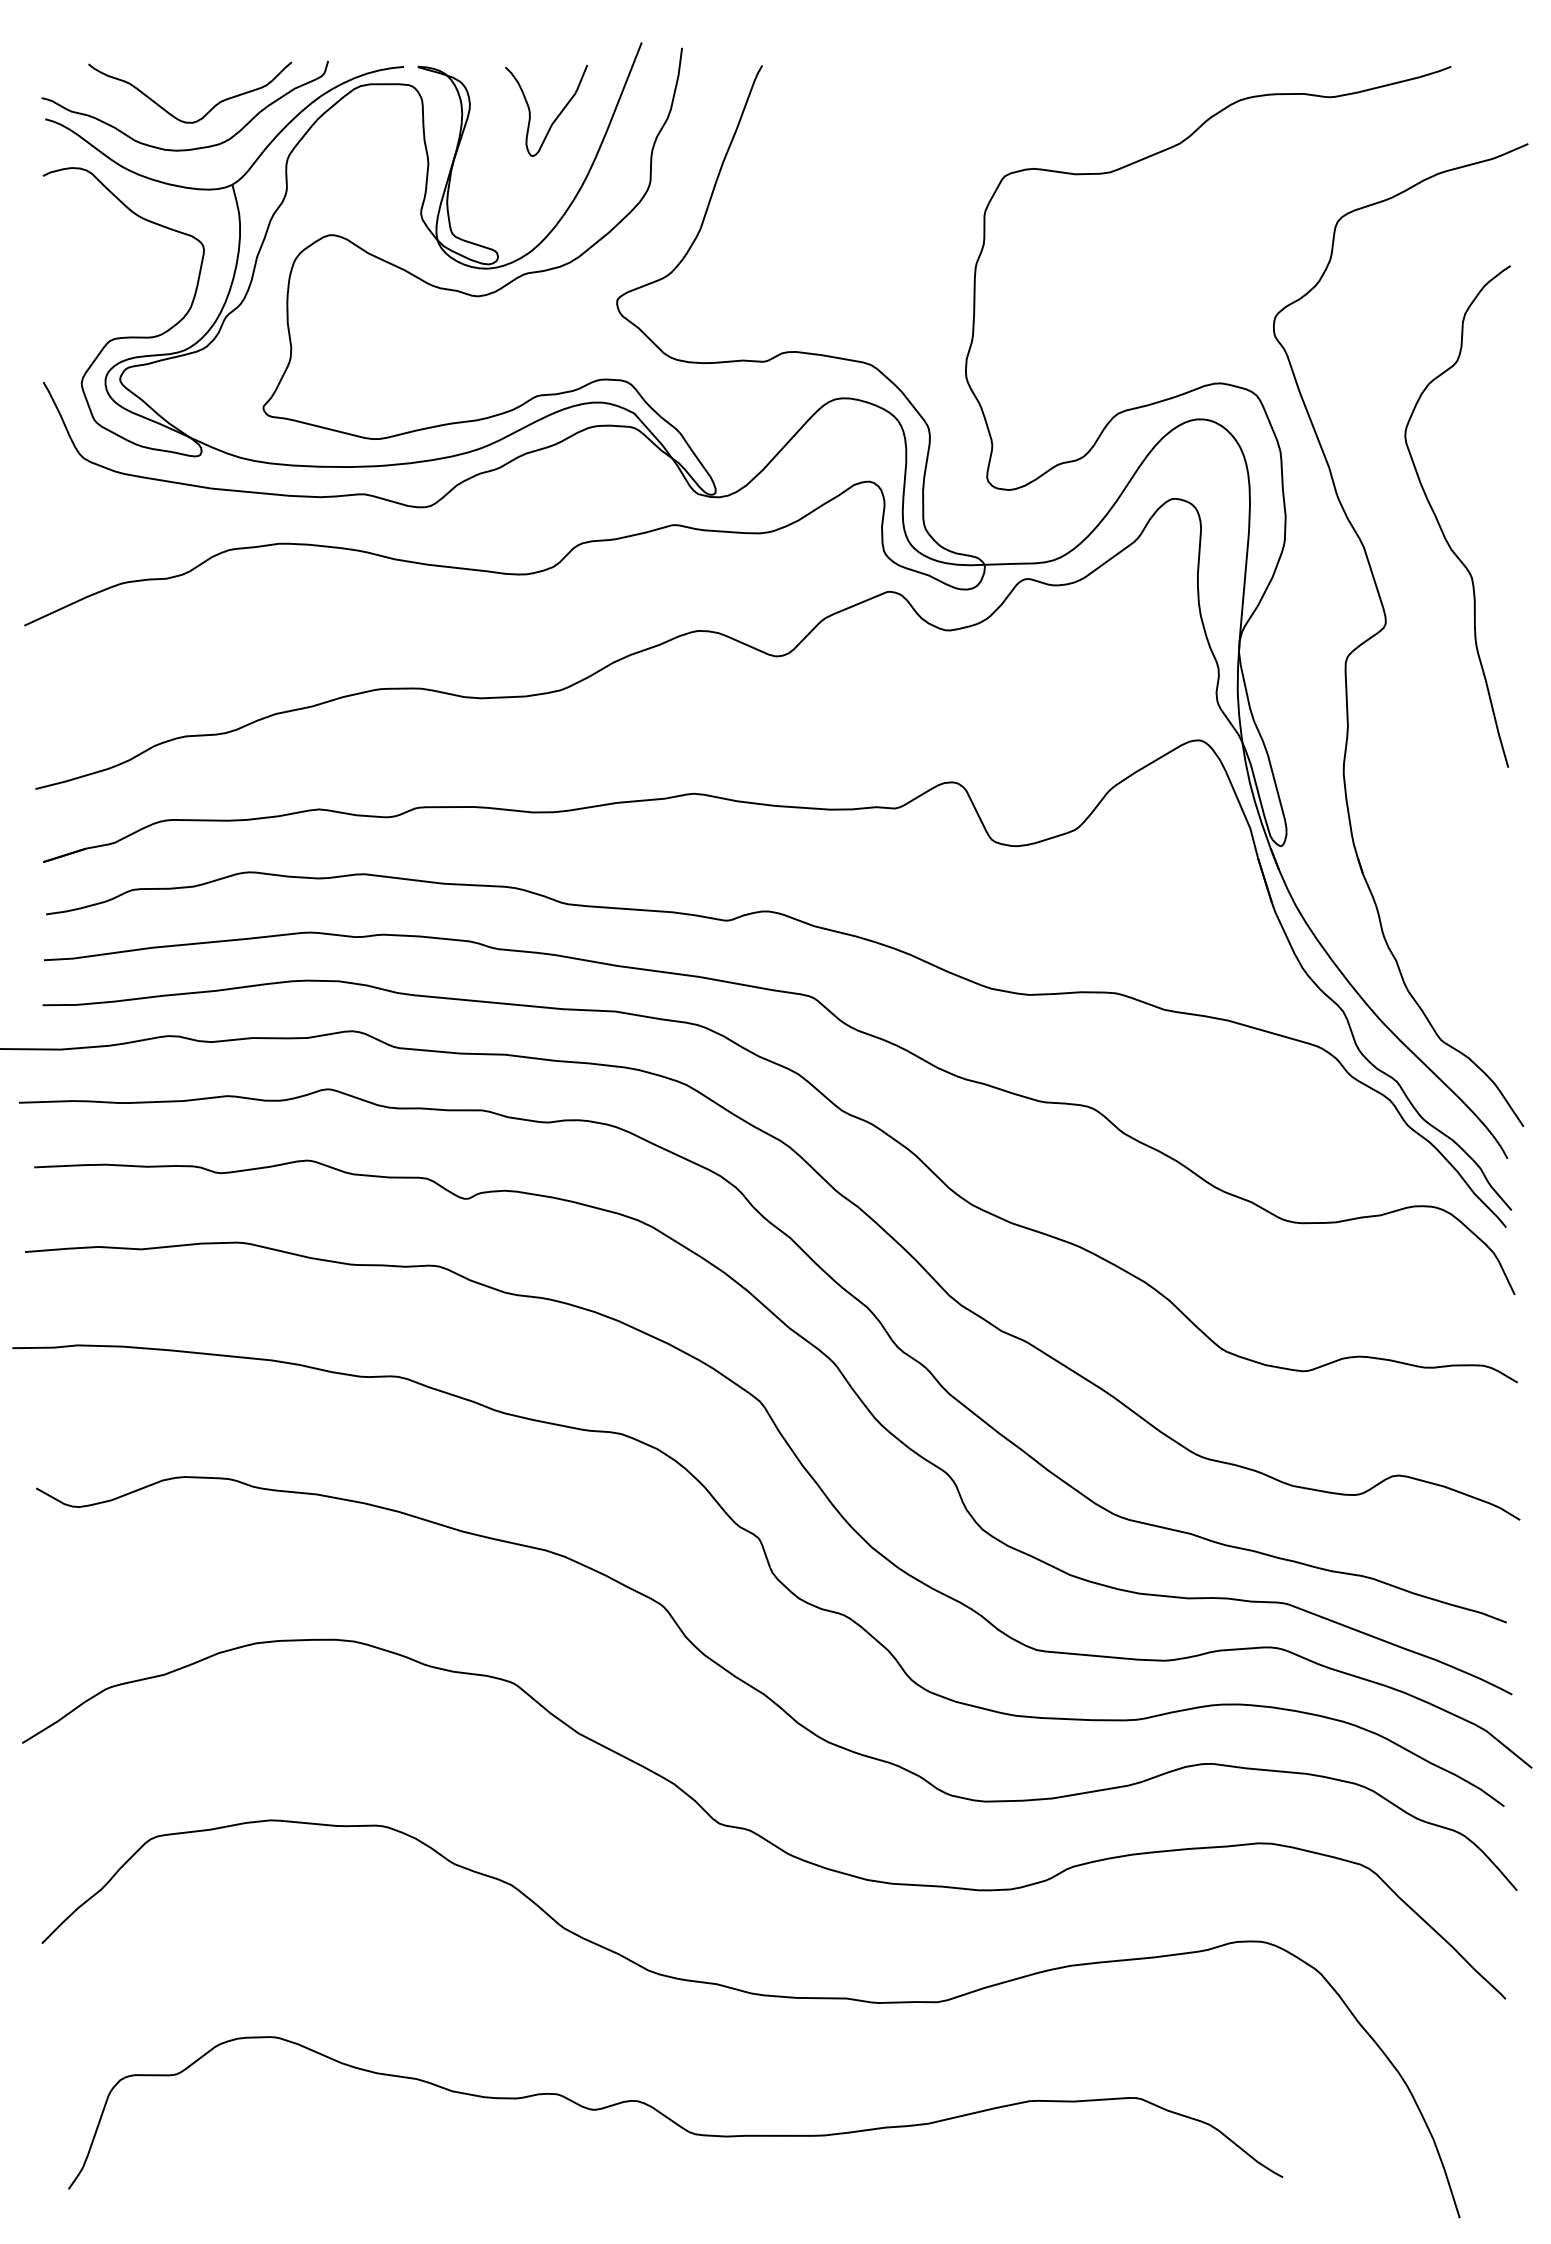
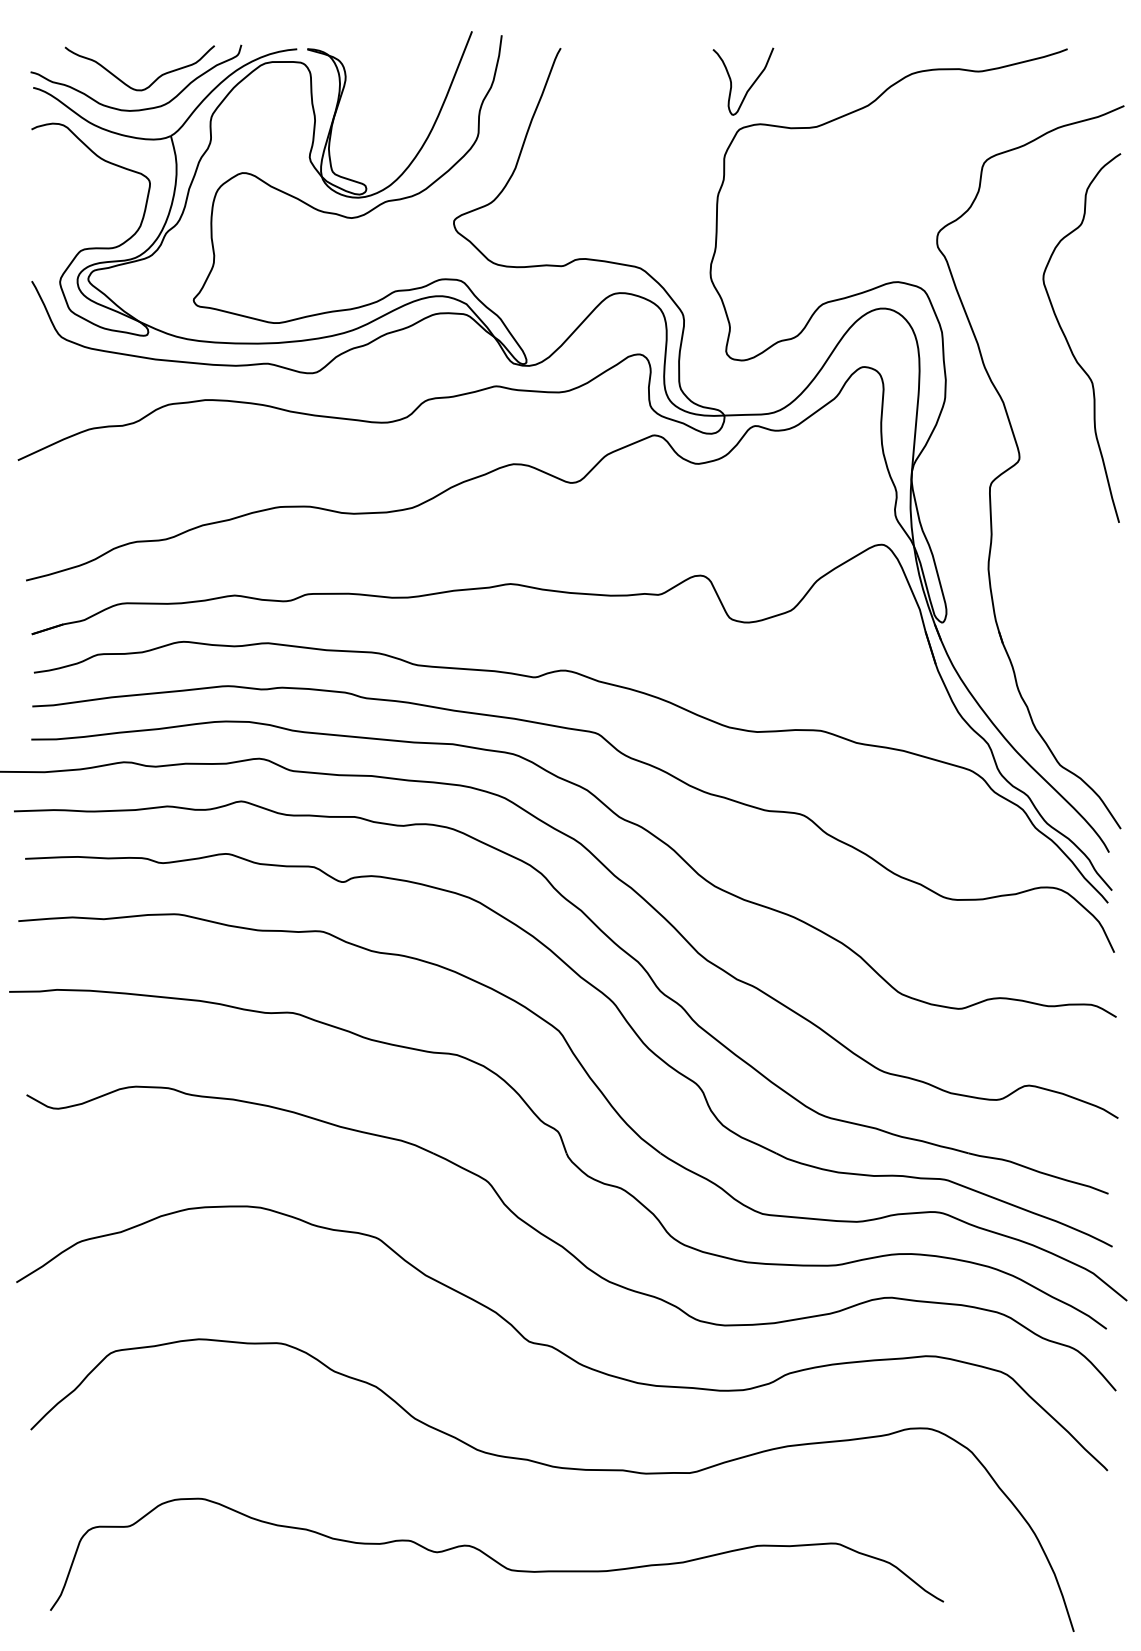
curve: (555, 118) -> (750, 87), moved
curve: (1440, 524) -> (1069, 343), moved

